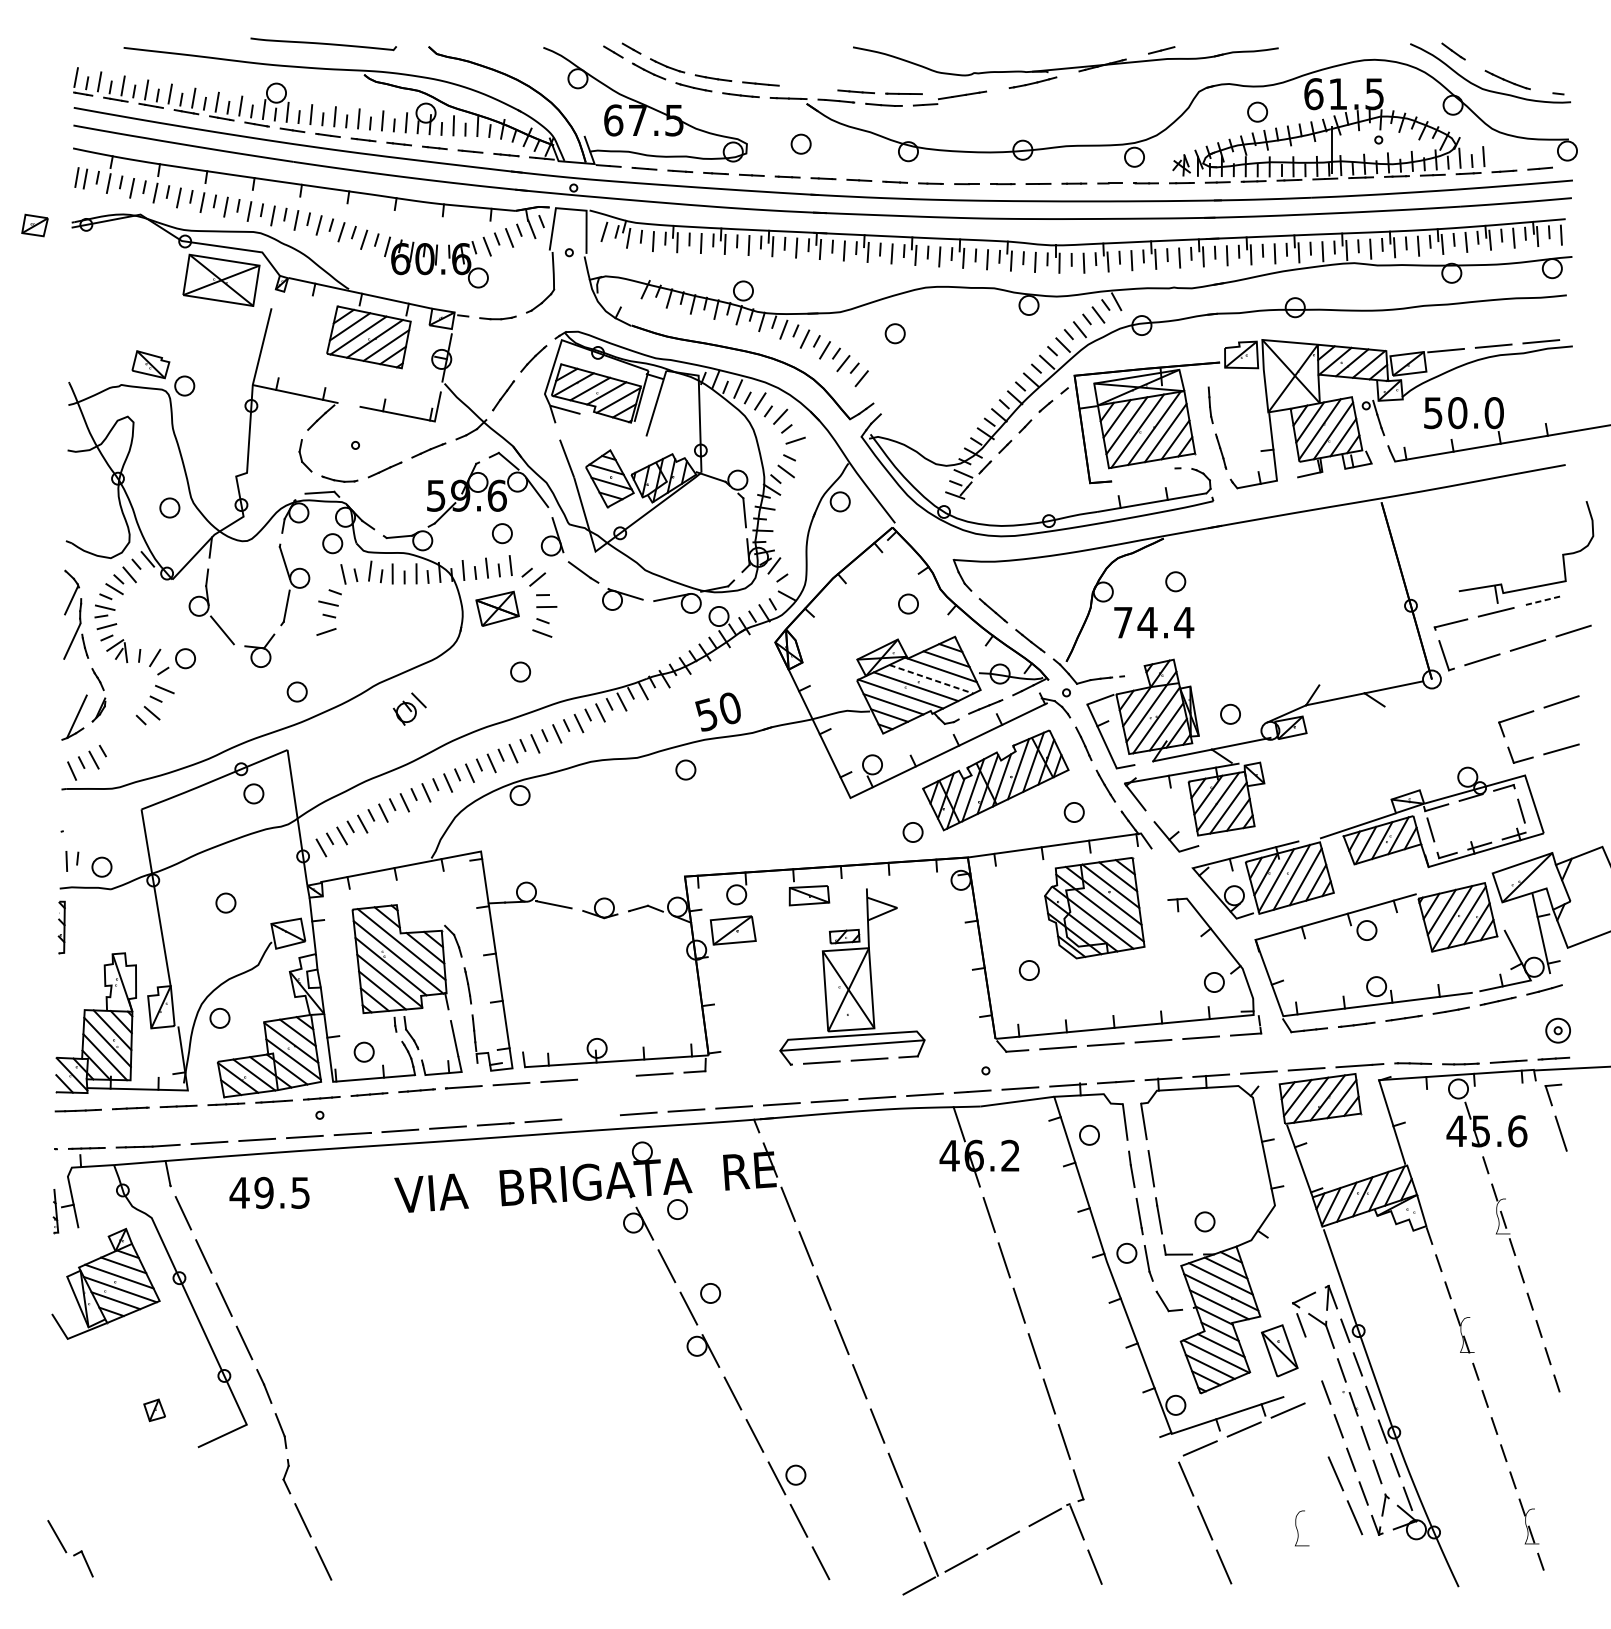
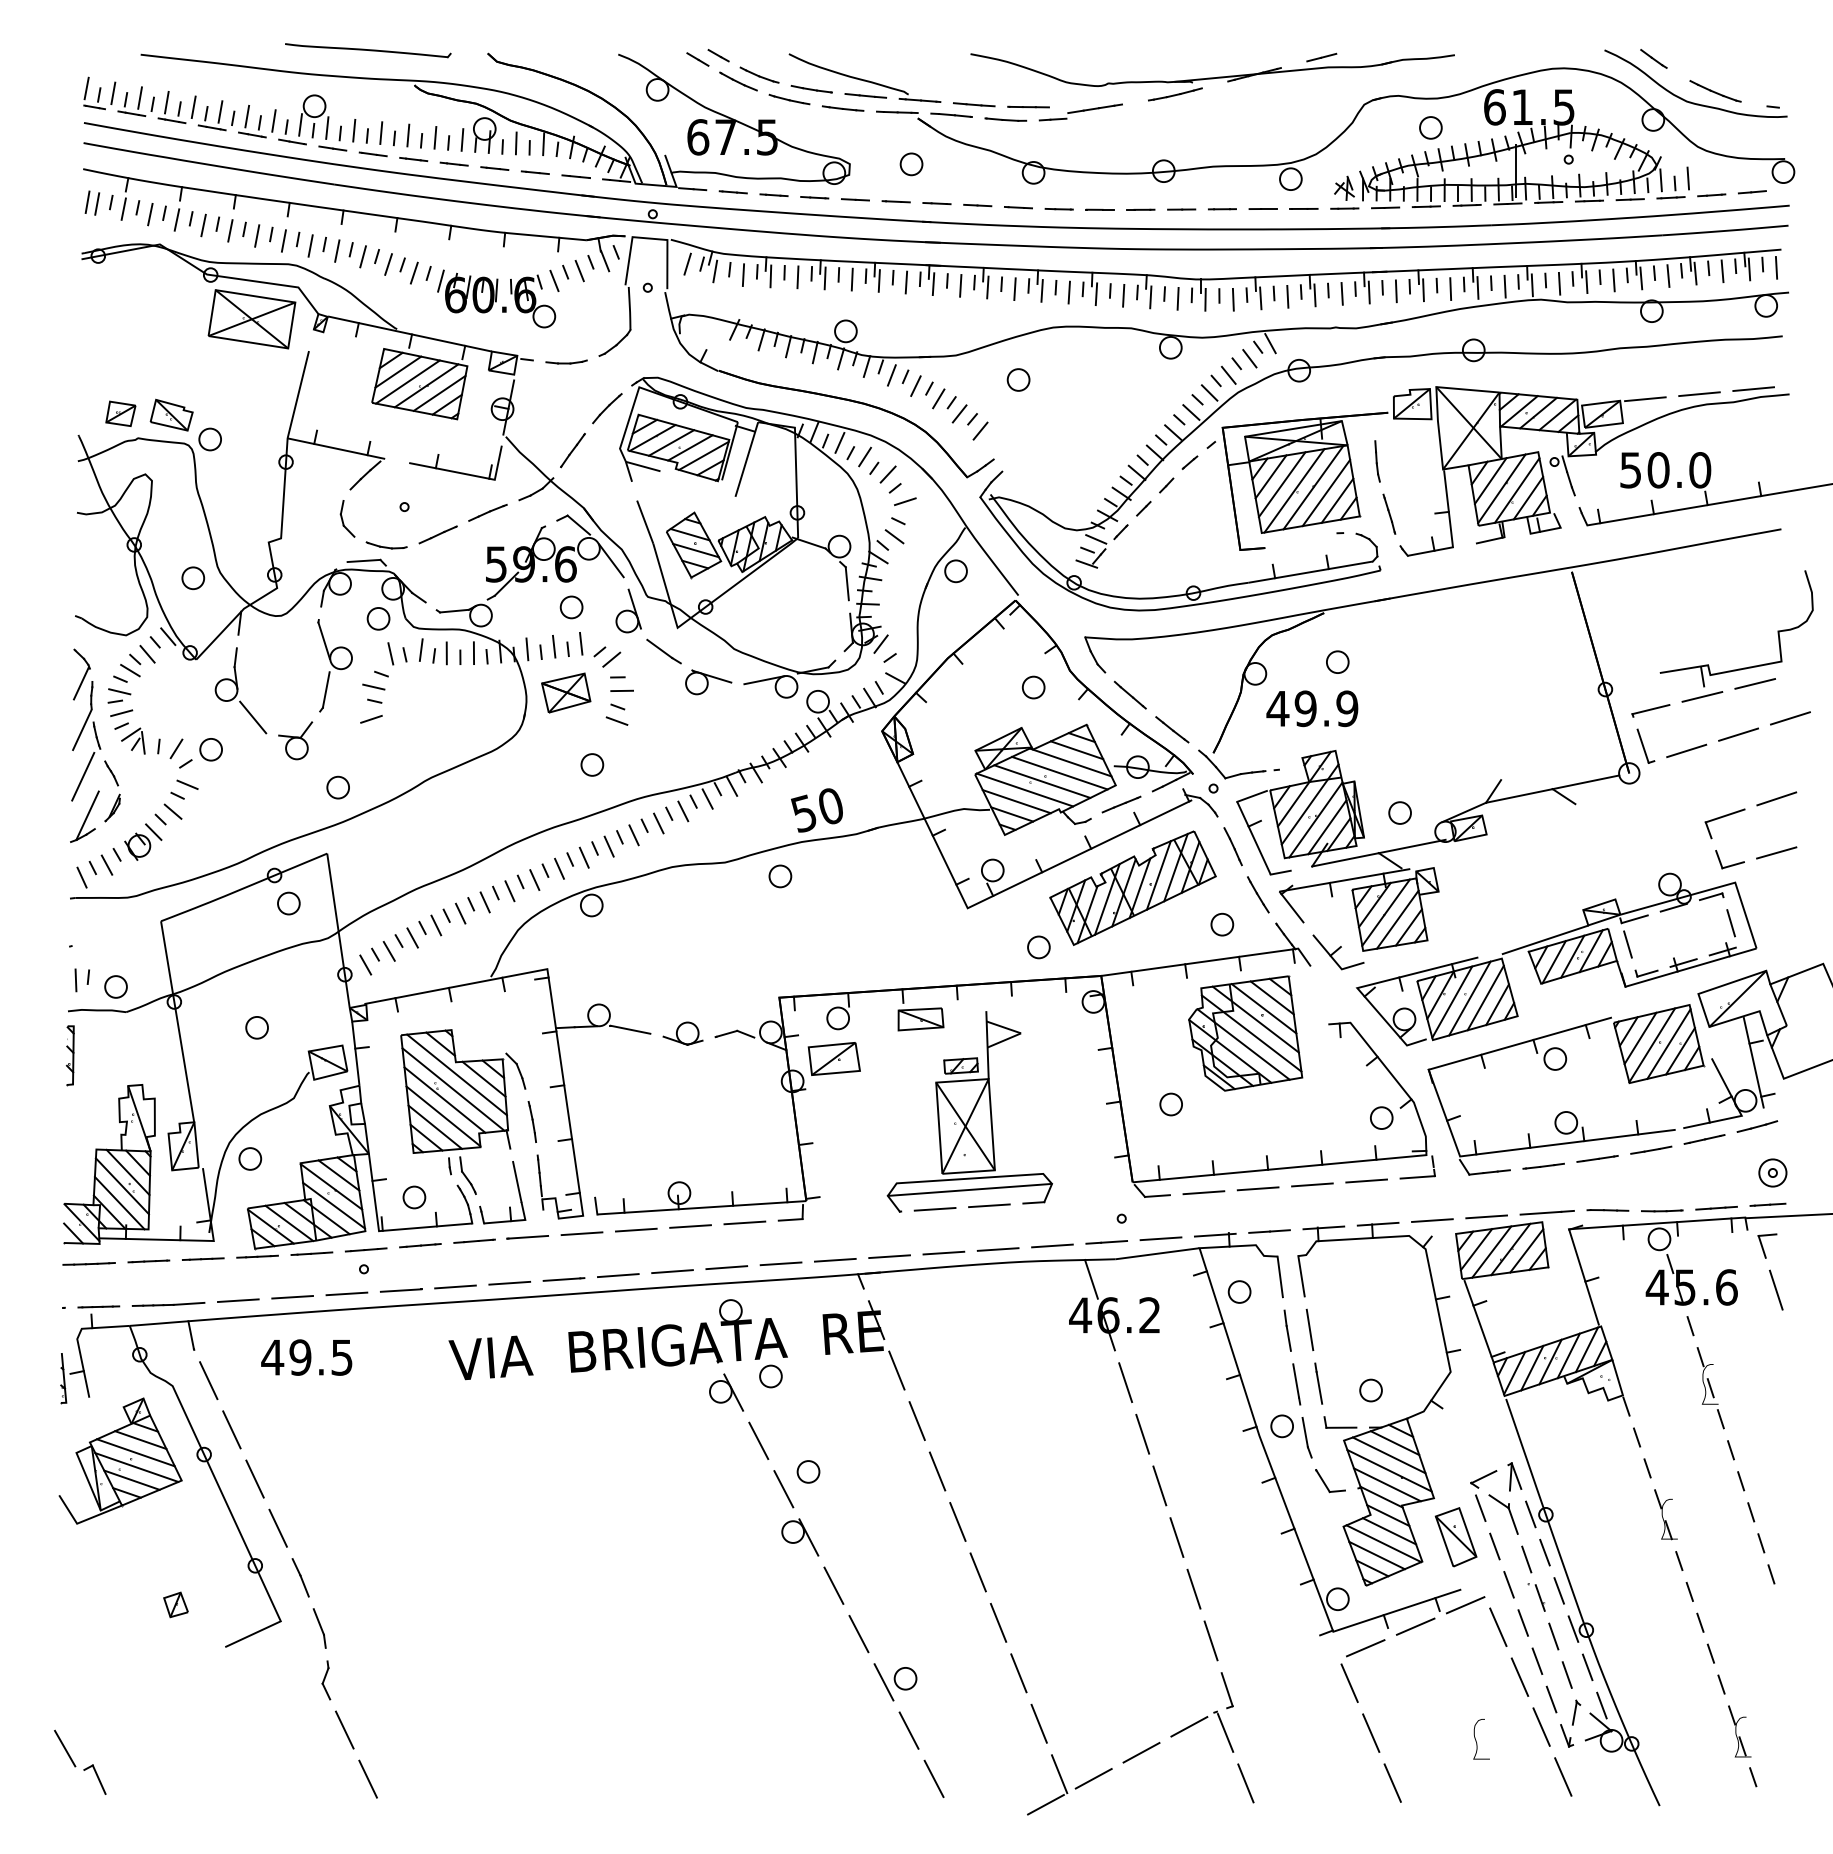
part: (759, 67) -> (864, 77), added
part: (34, 225) -> (120, 413), moved
line: (1542, 601) -> (1754, 684), dashed -> solid
text: (1153, 622) -> (1312, 708), 74.4 -> 49.9
line: (74, 678) -> (84, 772), added
line: (932, 679) -> (1060, 773), dashed -> solid
part: (409, 708) -> (143, 841), moved
line: (606, 1077) -> (690, 1226), added
line: (591, 1117) -> (672, 1271), added
line: (1313, 1358) -> (1494, 1546), added
line: (1317, 1430) -> (1498, 1627), added
line: (1374, 1561) -> (1563, 1776), added

